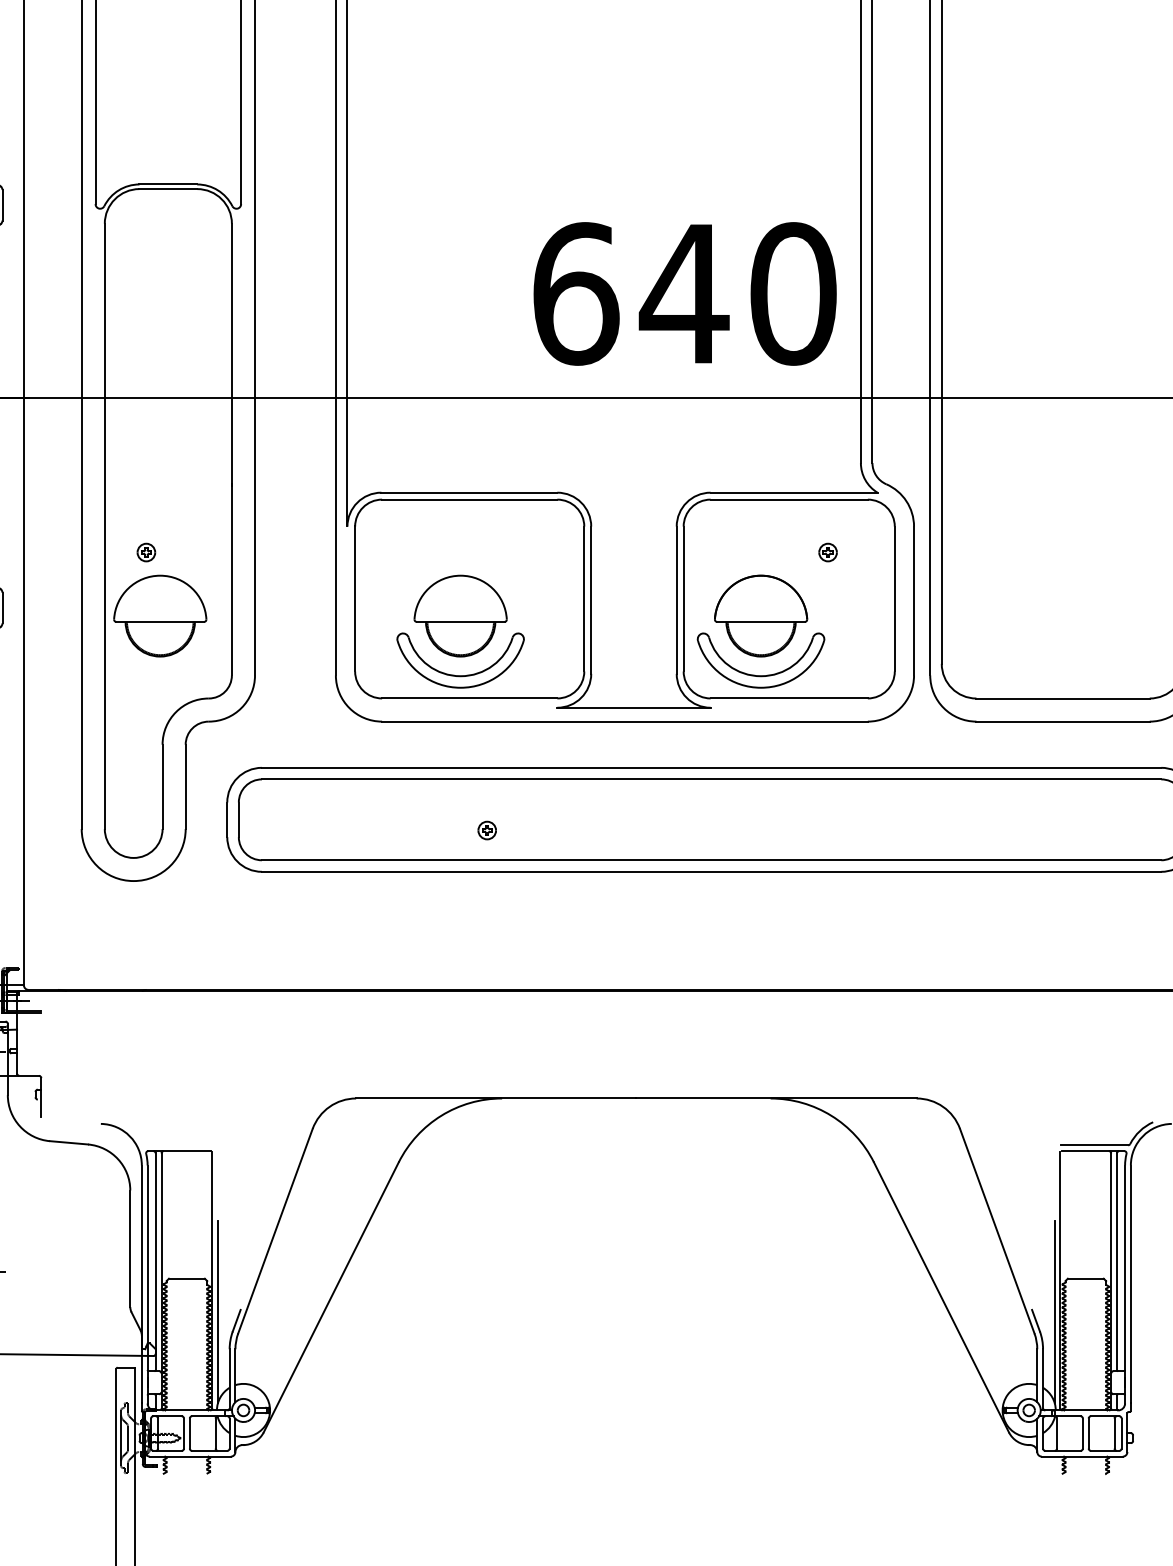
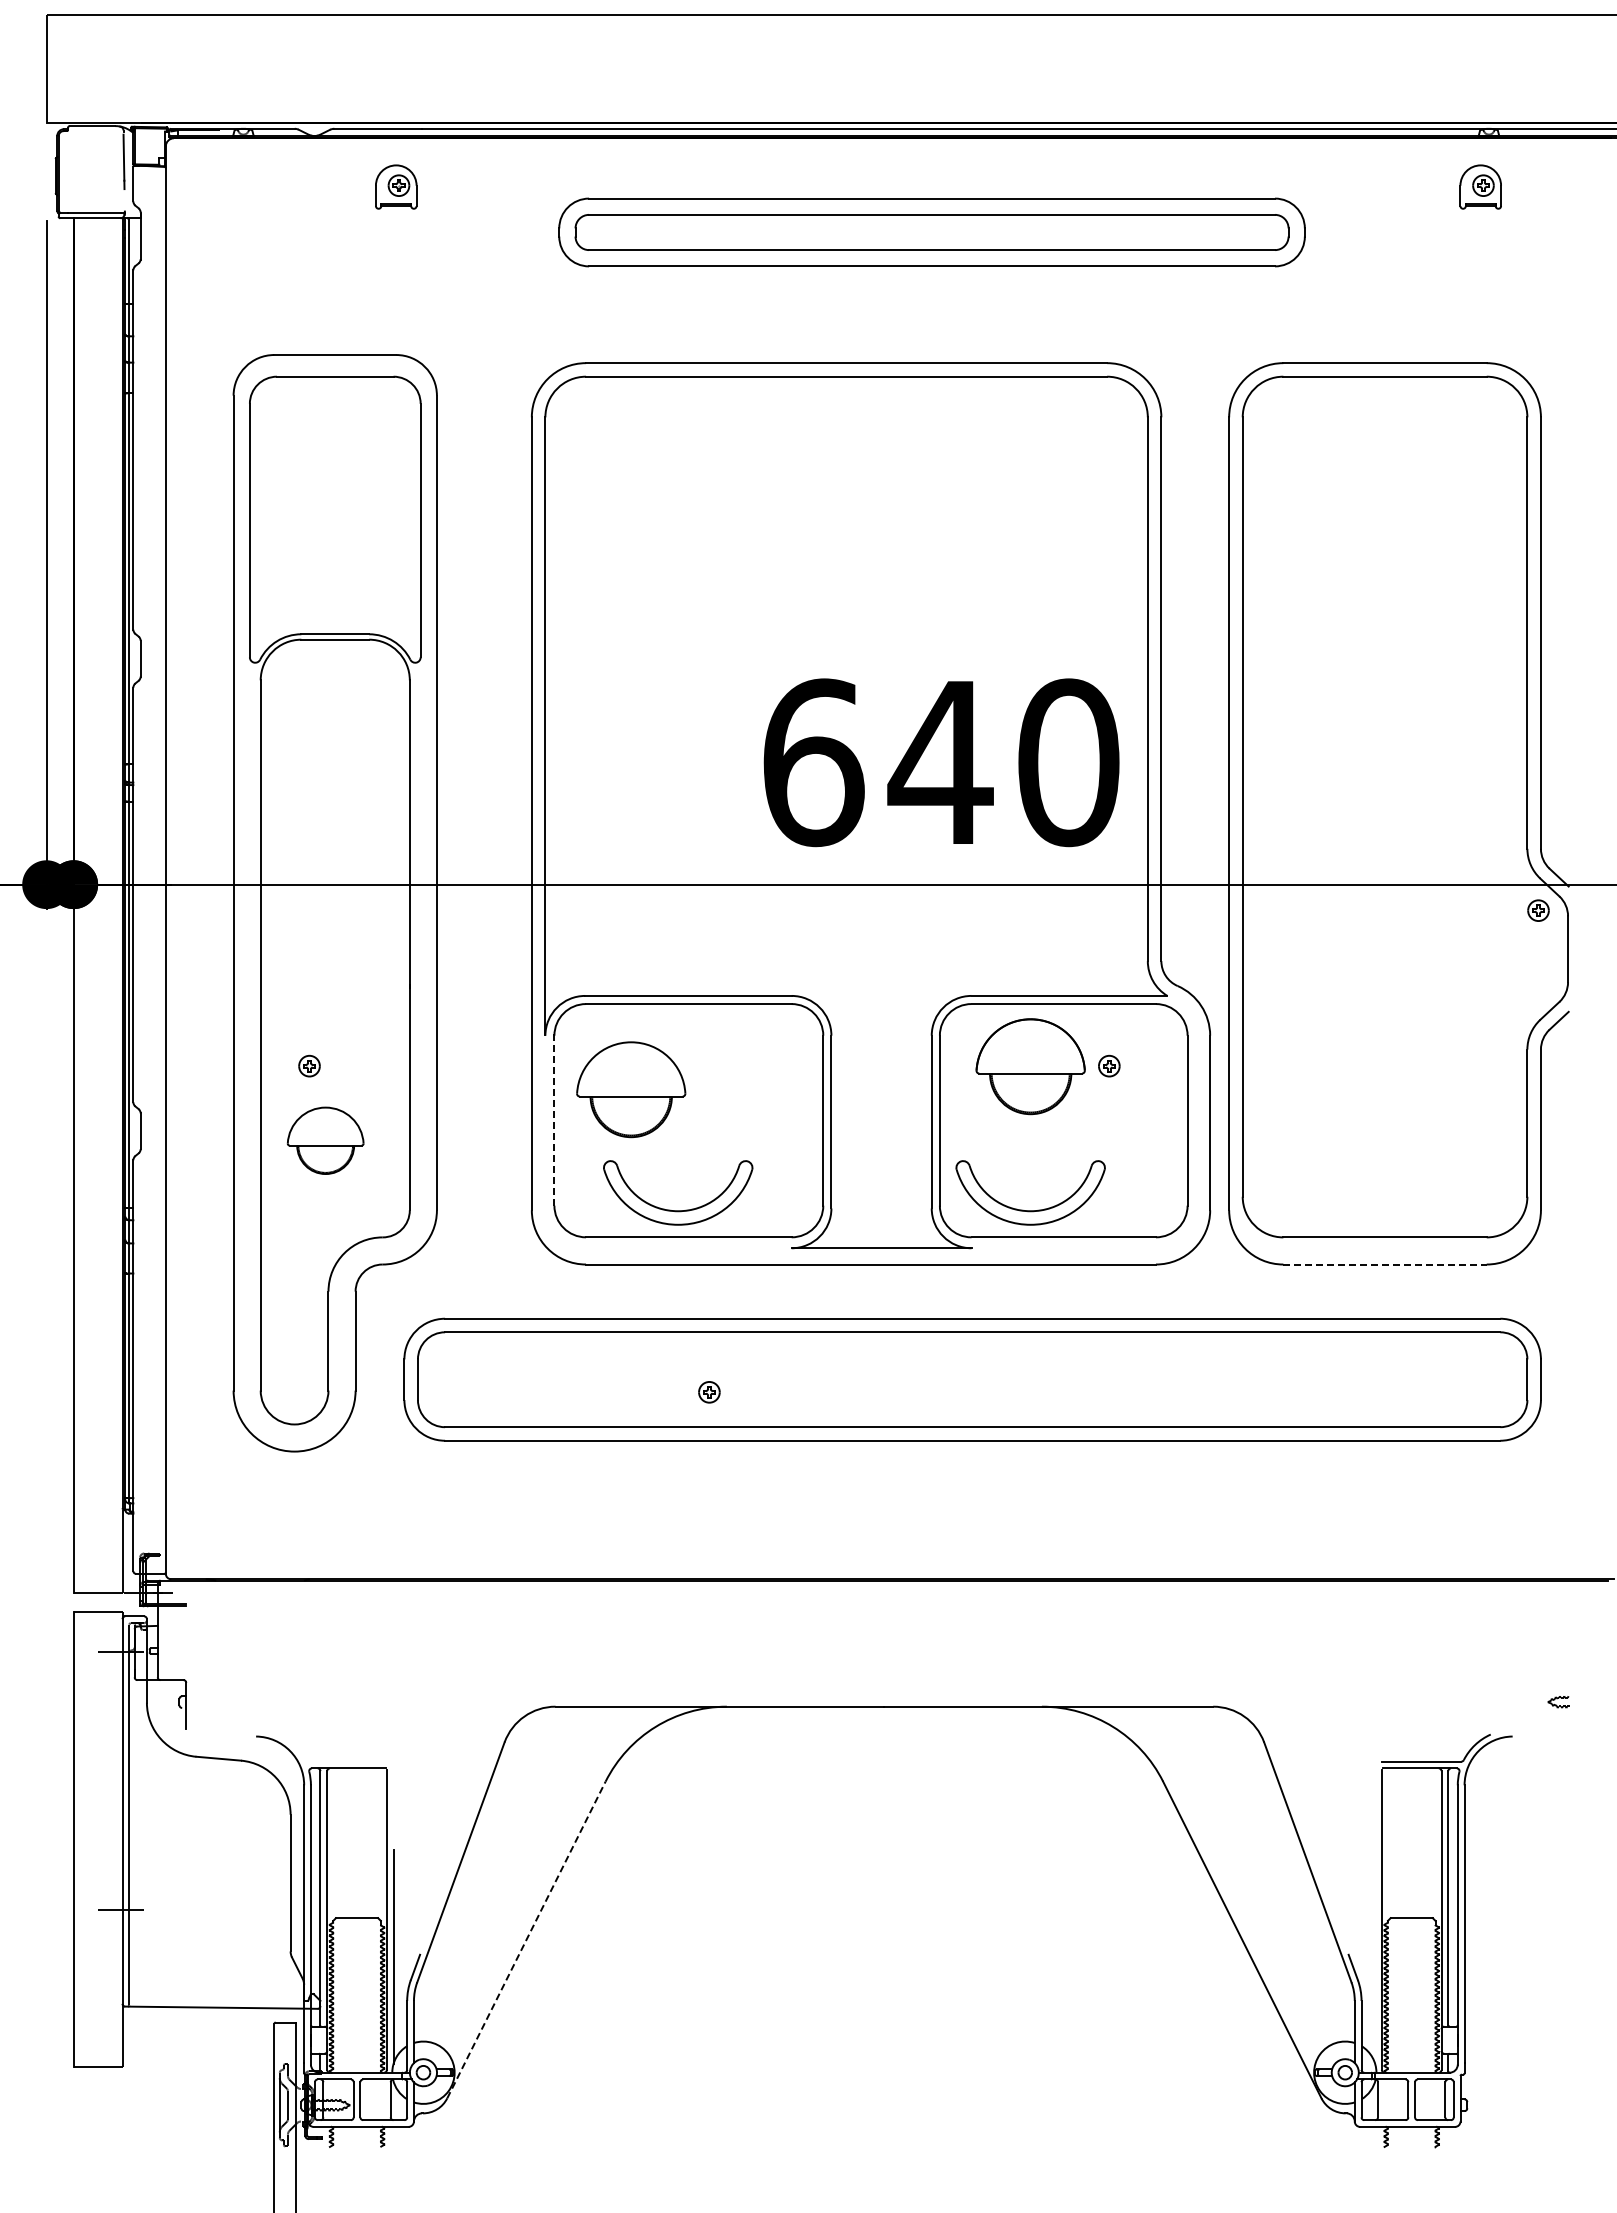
line: (355, 598) -> (554, 1120), solid -> dashed
part: (160, 615) -> (325, 1140), size x0.7
part: (460, 615) -> (631, 1089), moved
part: (760, 615) -> (1030, 1066), moved
line: (1063, 721) -> (1385, 1264), solid -> dashed
line: (331, 1296) -> (526, 1939), solid -> dashed
line: (1054, 1311) -> (1375, 1956), removed

